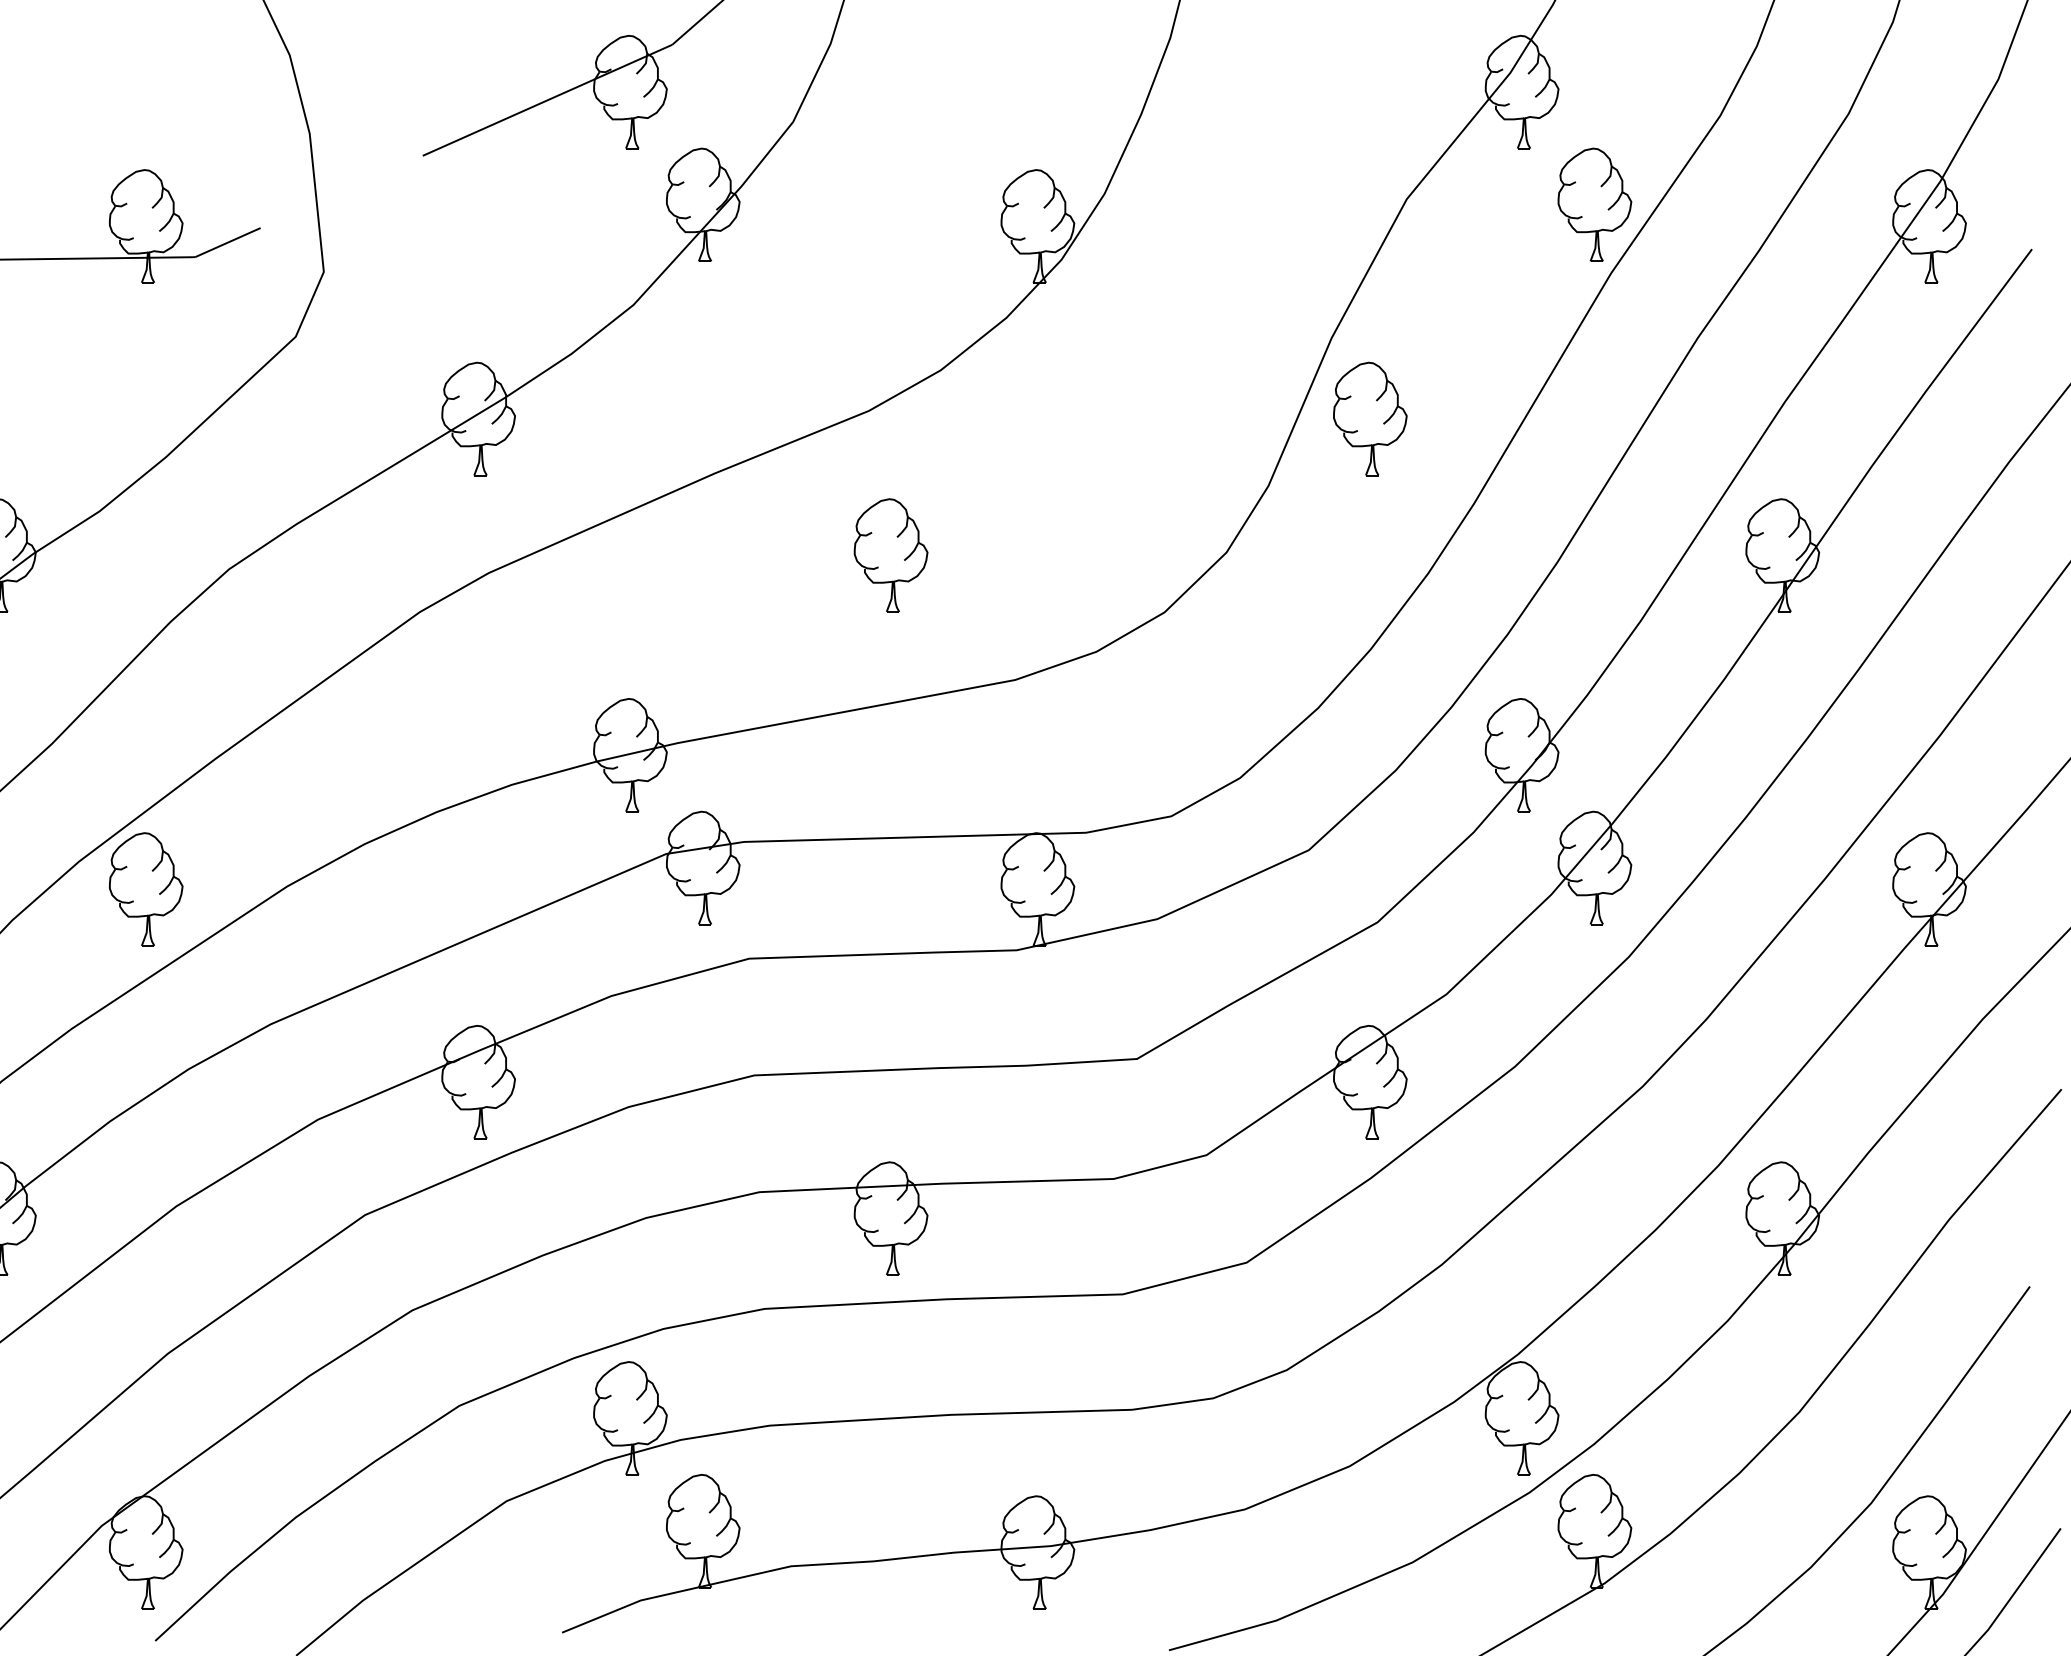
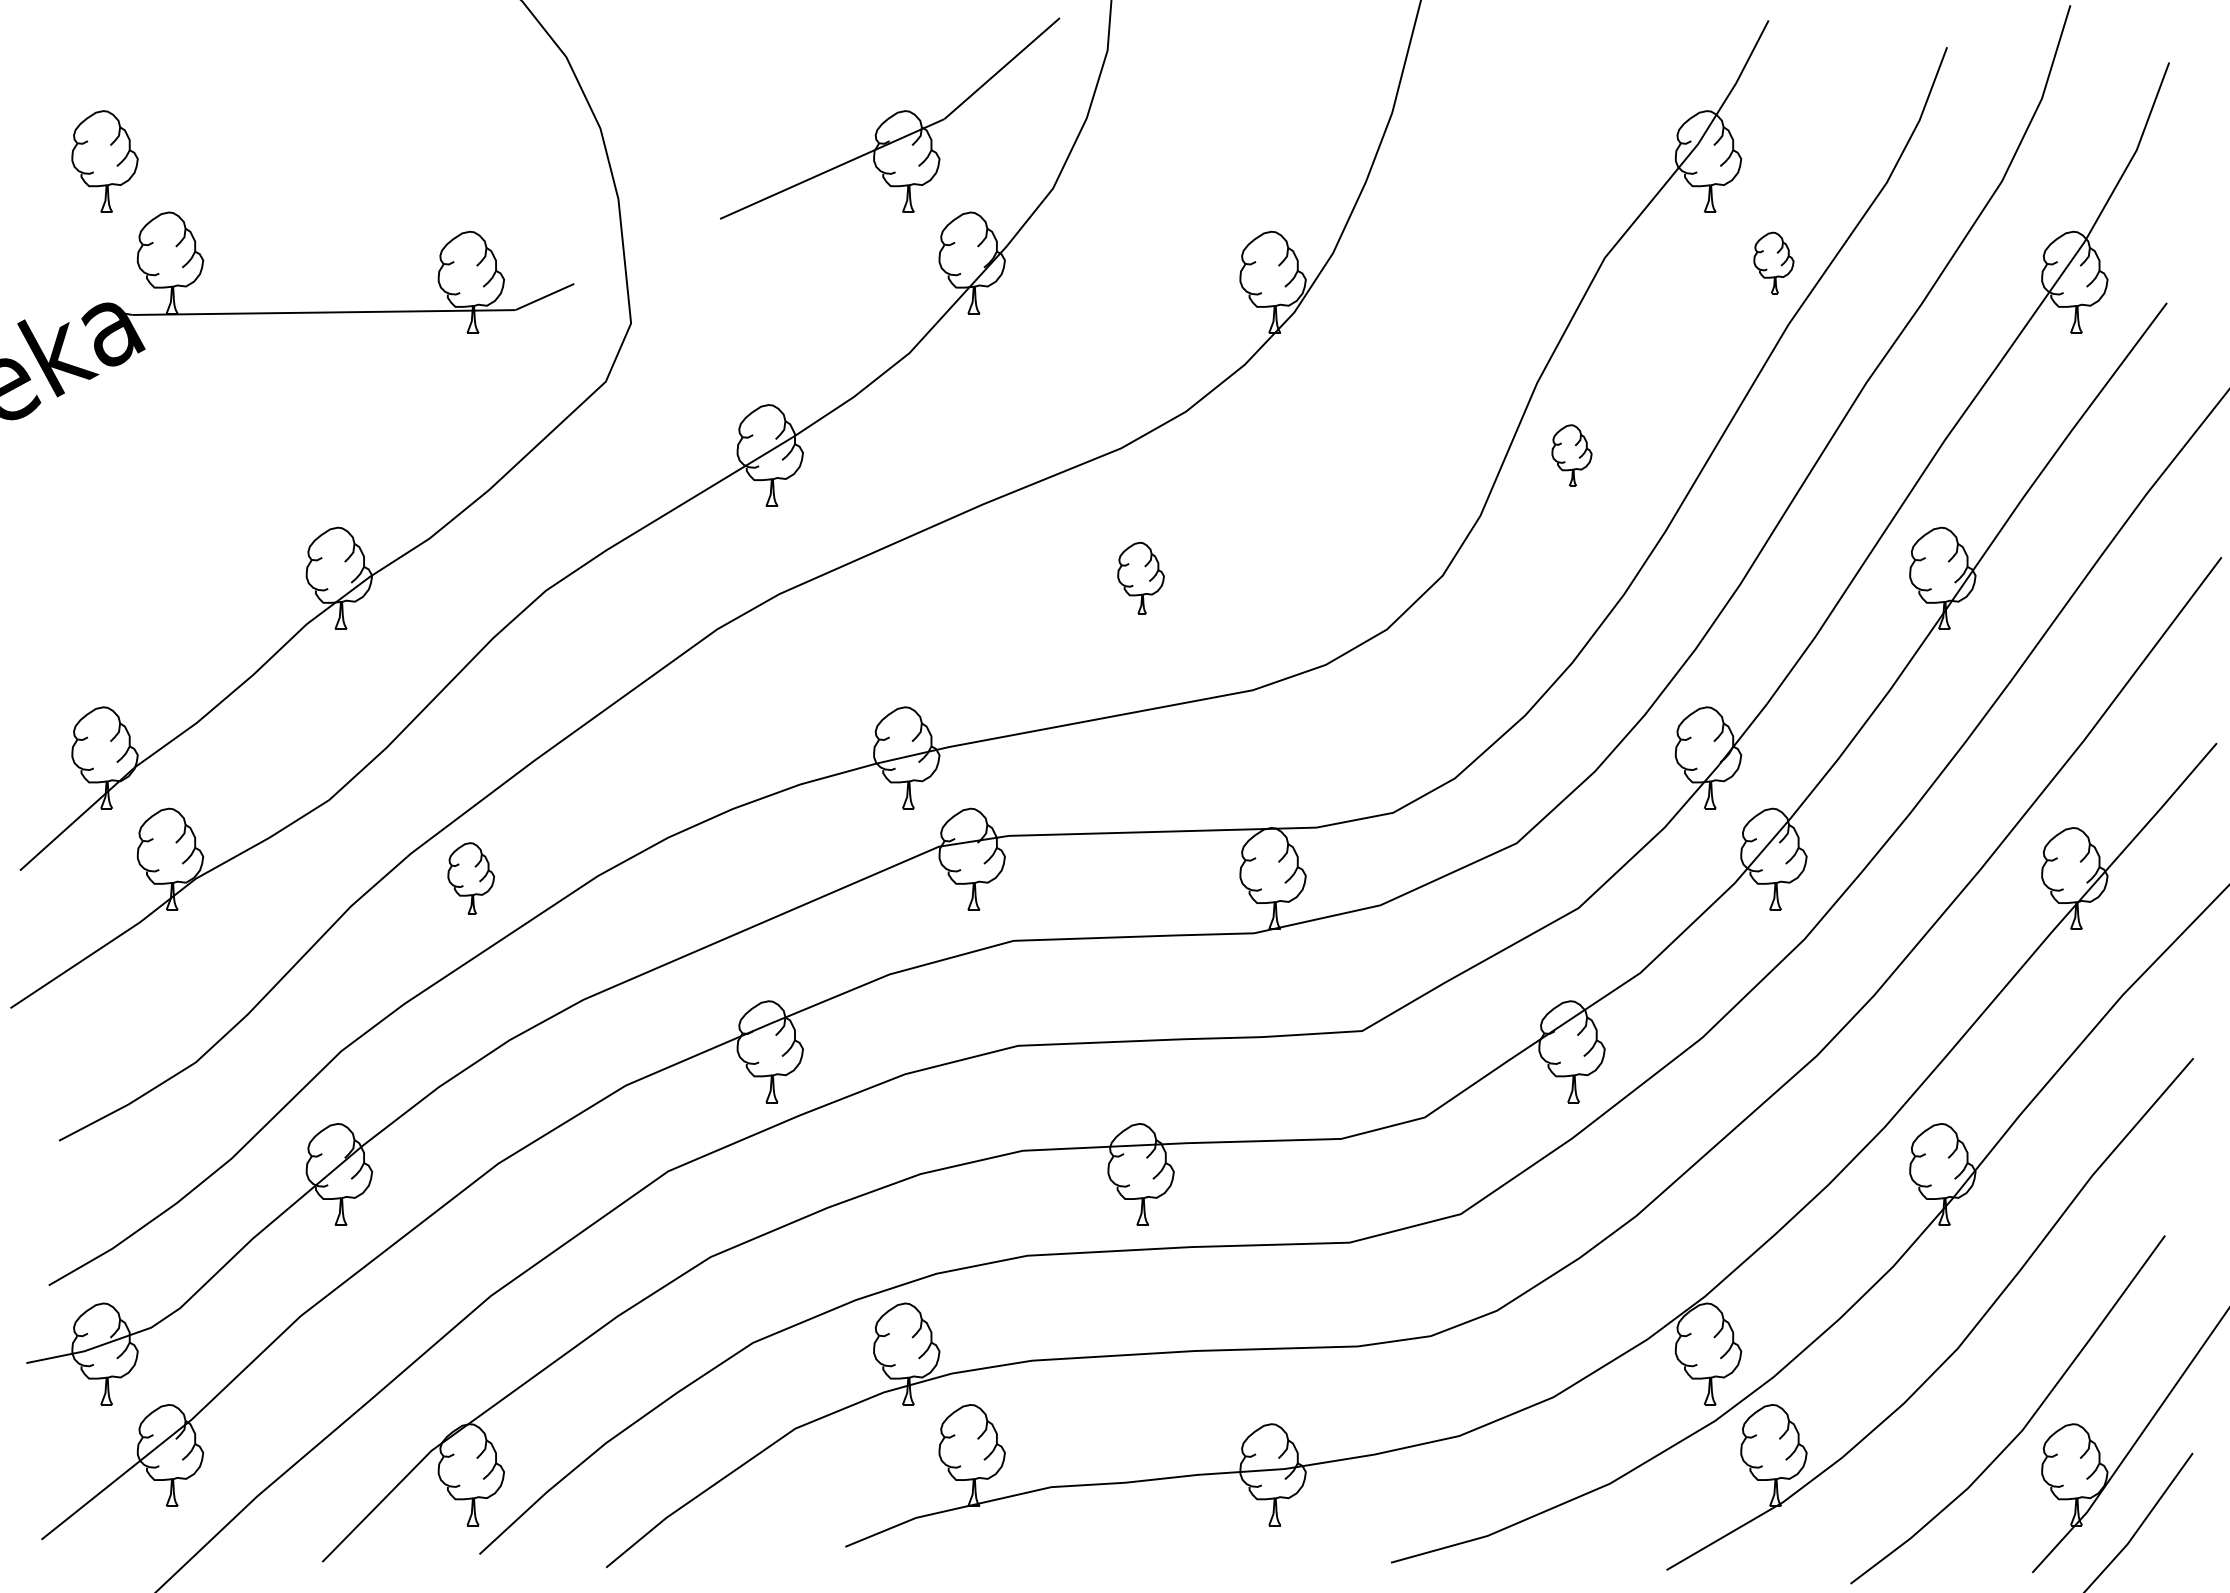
part: (1594, 204) -> (1773, 262), size x0.6
part: (1369, 418) -> (1571, 455), size x0.6
part: (890, 554) -> (1140, 577), size x0.7
part: (145, 889) -> (470, 878), size x0.7

